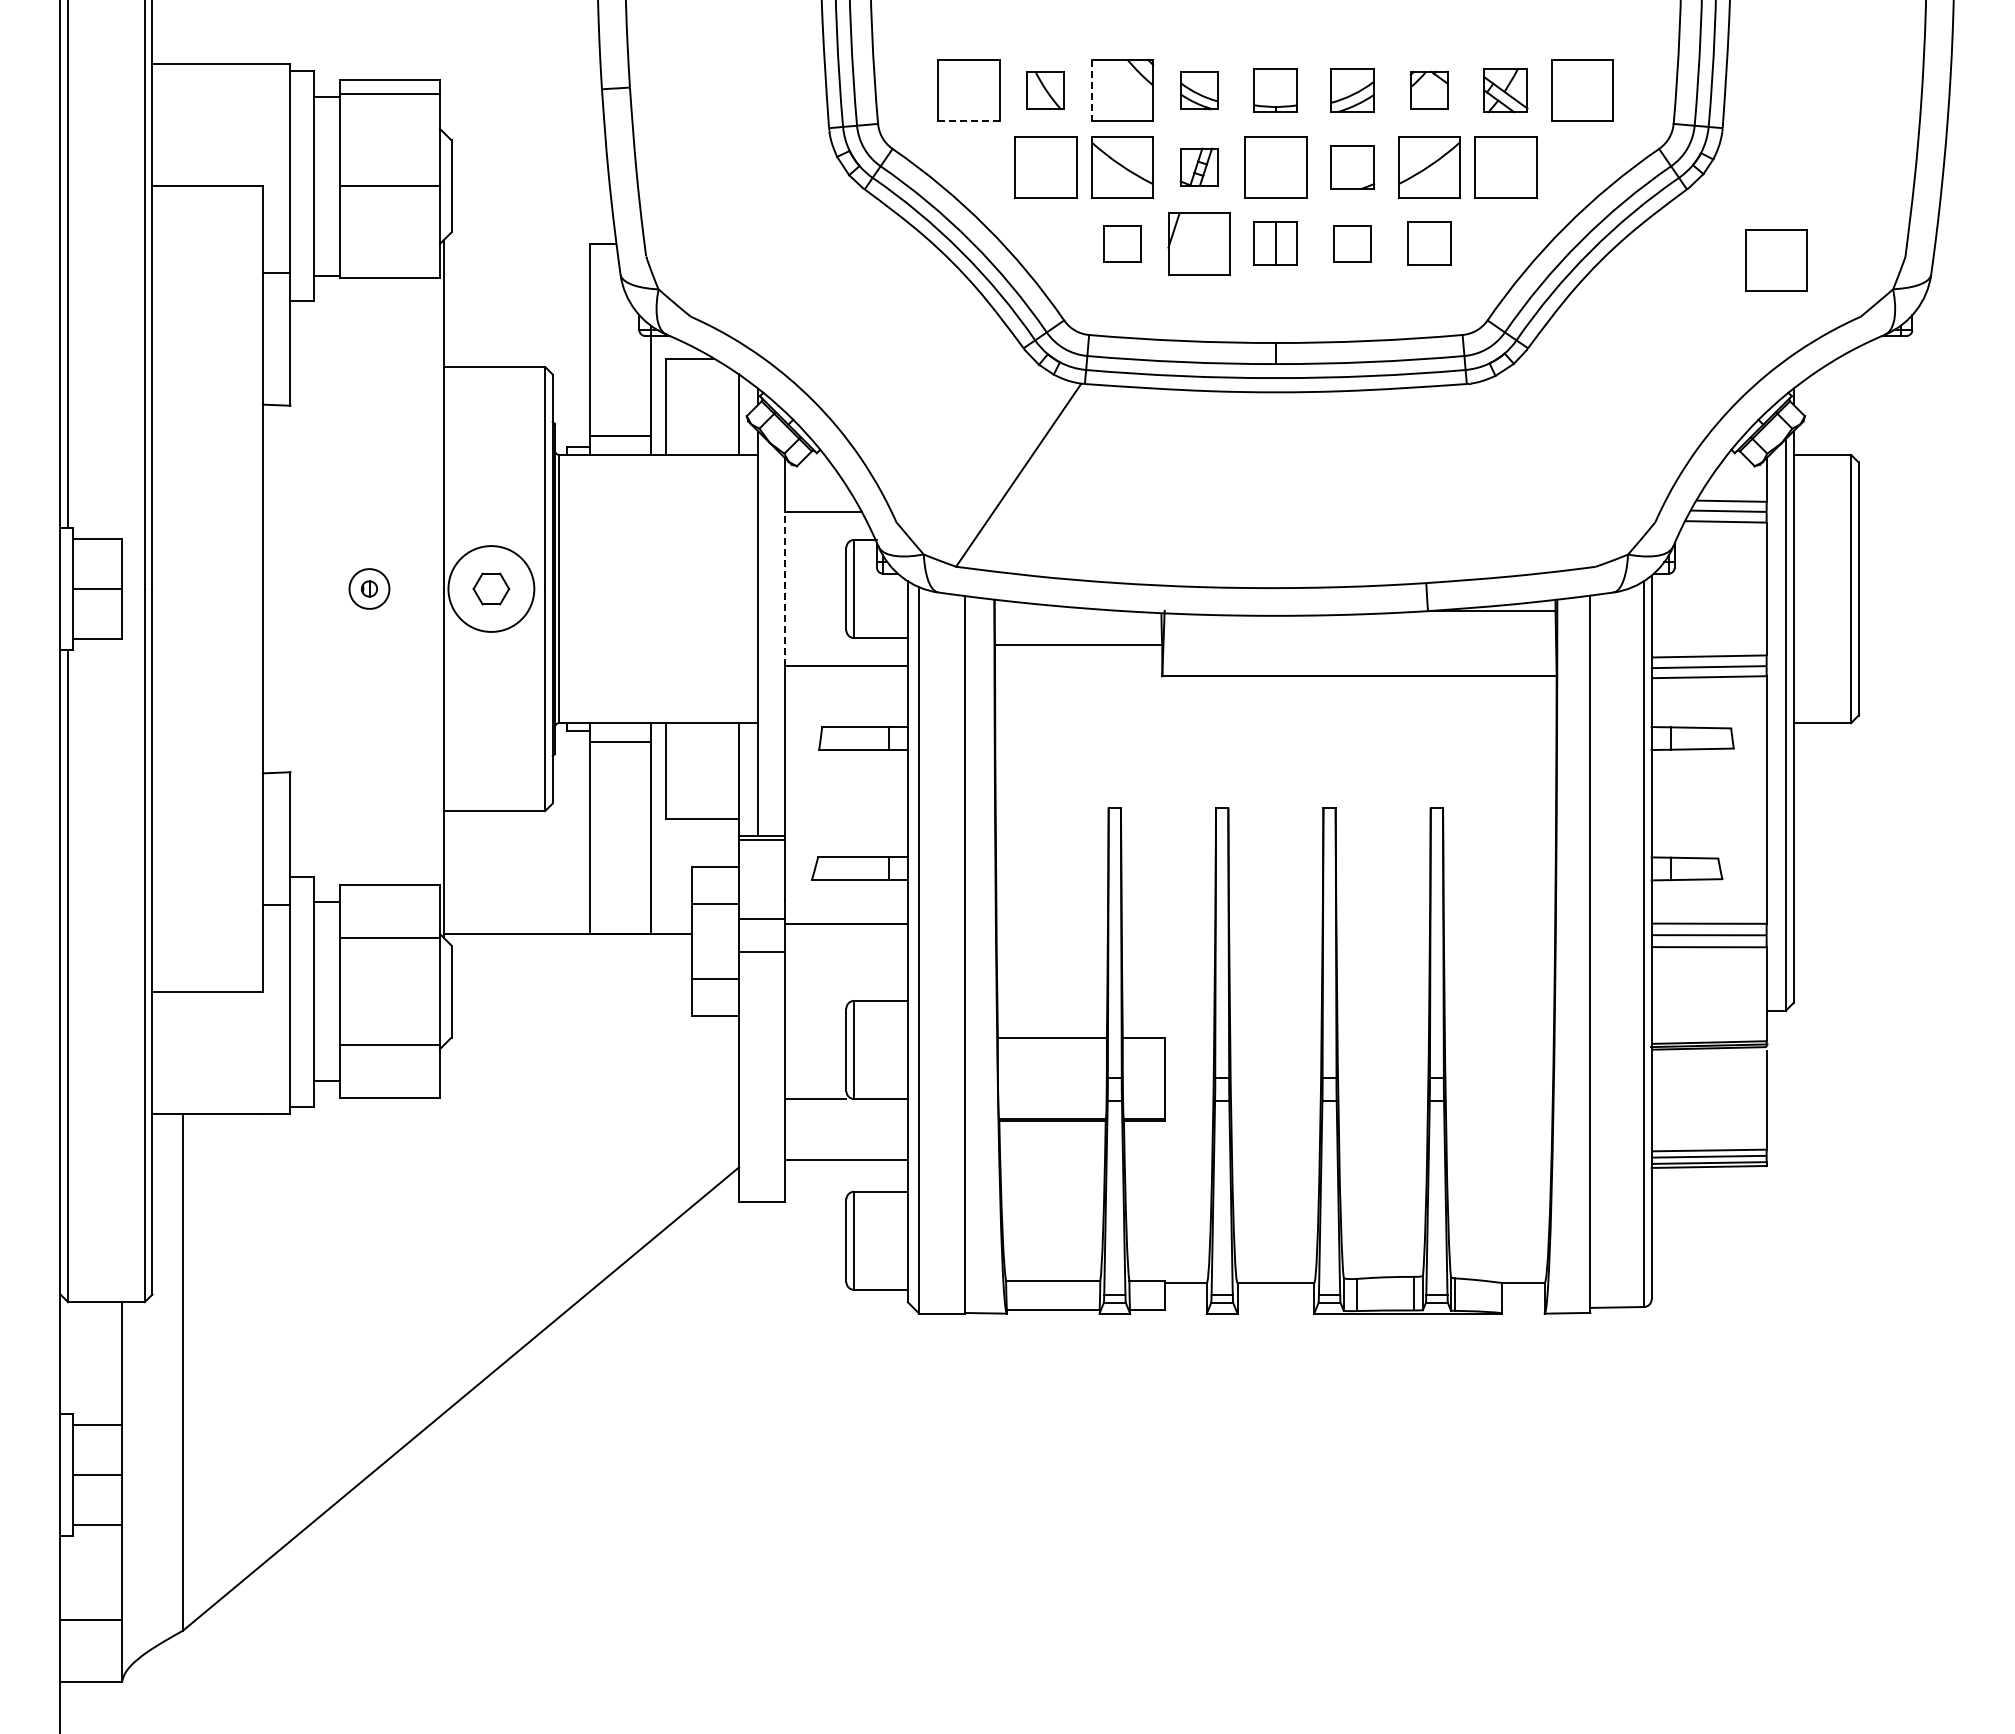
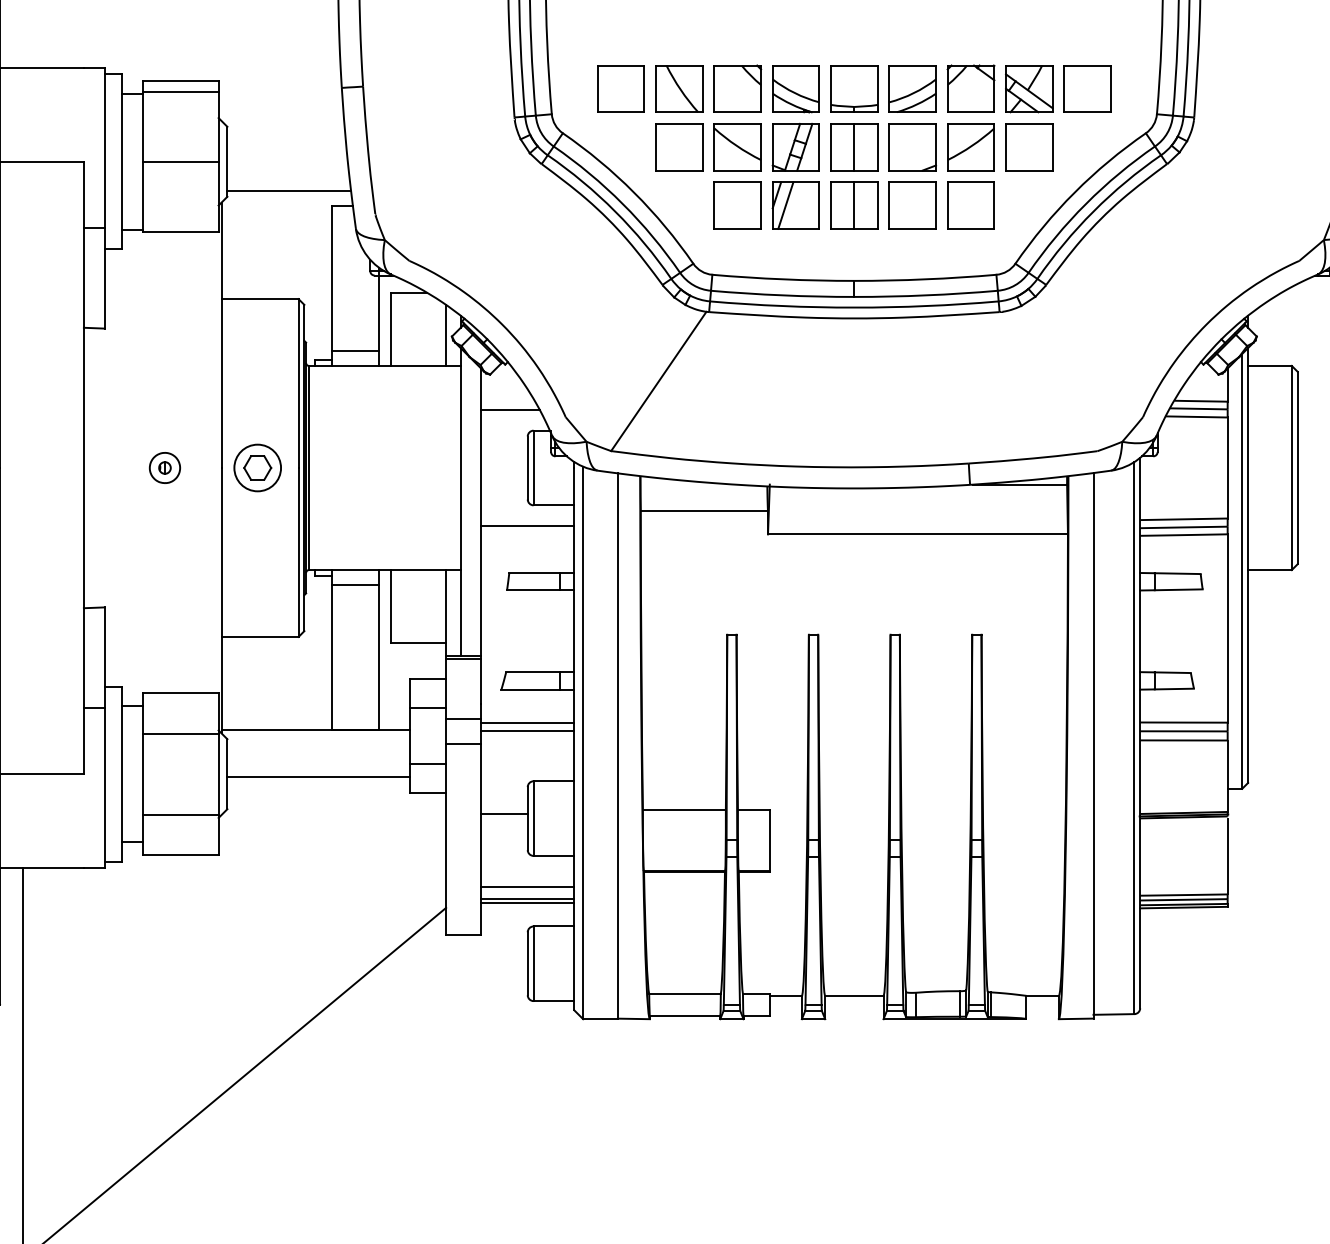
part: (1428, 89) -> (970, 88), size x1.67
part: (1045, 90) -> (679, 88), size x1.67
line: (1091, 90) -> (714, 88), dashed -> solid
part: (1199, 90) -> (796, 88), size x1.67
part: (1275, 90) -> (854, 88), size x1.43
part: (1352, 90) -> (912, 88), size x1.43
part: (1505, 90) -> (1029, 88), size x1.43
line: (969, 121) -> (621, 112), dashed -> solid
part: (1198, 166) -> (795, 146), size x1.67
line: (1275, 166) -> (854, 146), added
part: (1352, 167) -> (912, 147), size x1.43
line: (532, 224) -> (288, 190), added
part: (1122, 243) -> (737, 205), size x1.67
line: (1185, 243) -> (785, 205), added
part: (1275, 243) -> (854, 205), size x1.43
part: (1352, 243) -> (912, 205), size x1.67
part: (1429, 243) -> (971, 205), size x1.43
part: (1776, 260) -> (1235, 218), removed
circle: (491, 588) -> (257, 467), size x0.71
line: (785, 589) -> (481, 468), dashed -> solid
line: (846, 935) -> (527, 731), added
line: (571, 995) -> (318, 777), added
line: (815, 1098) -> (504, 813), moved
line: (846, 1139) -> (527, 886), added
line: (846, 1155) -> (527, 898), added

